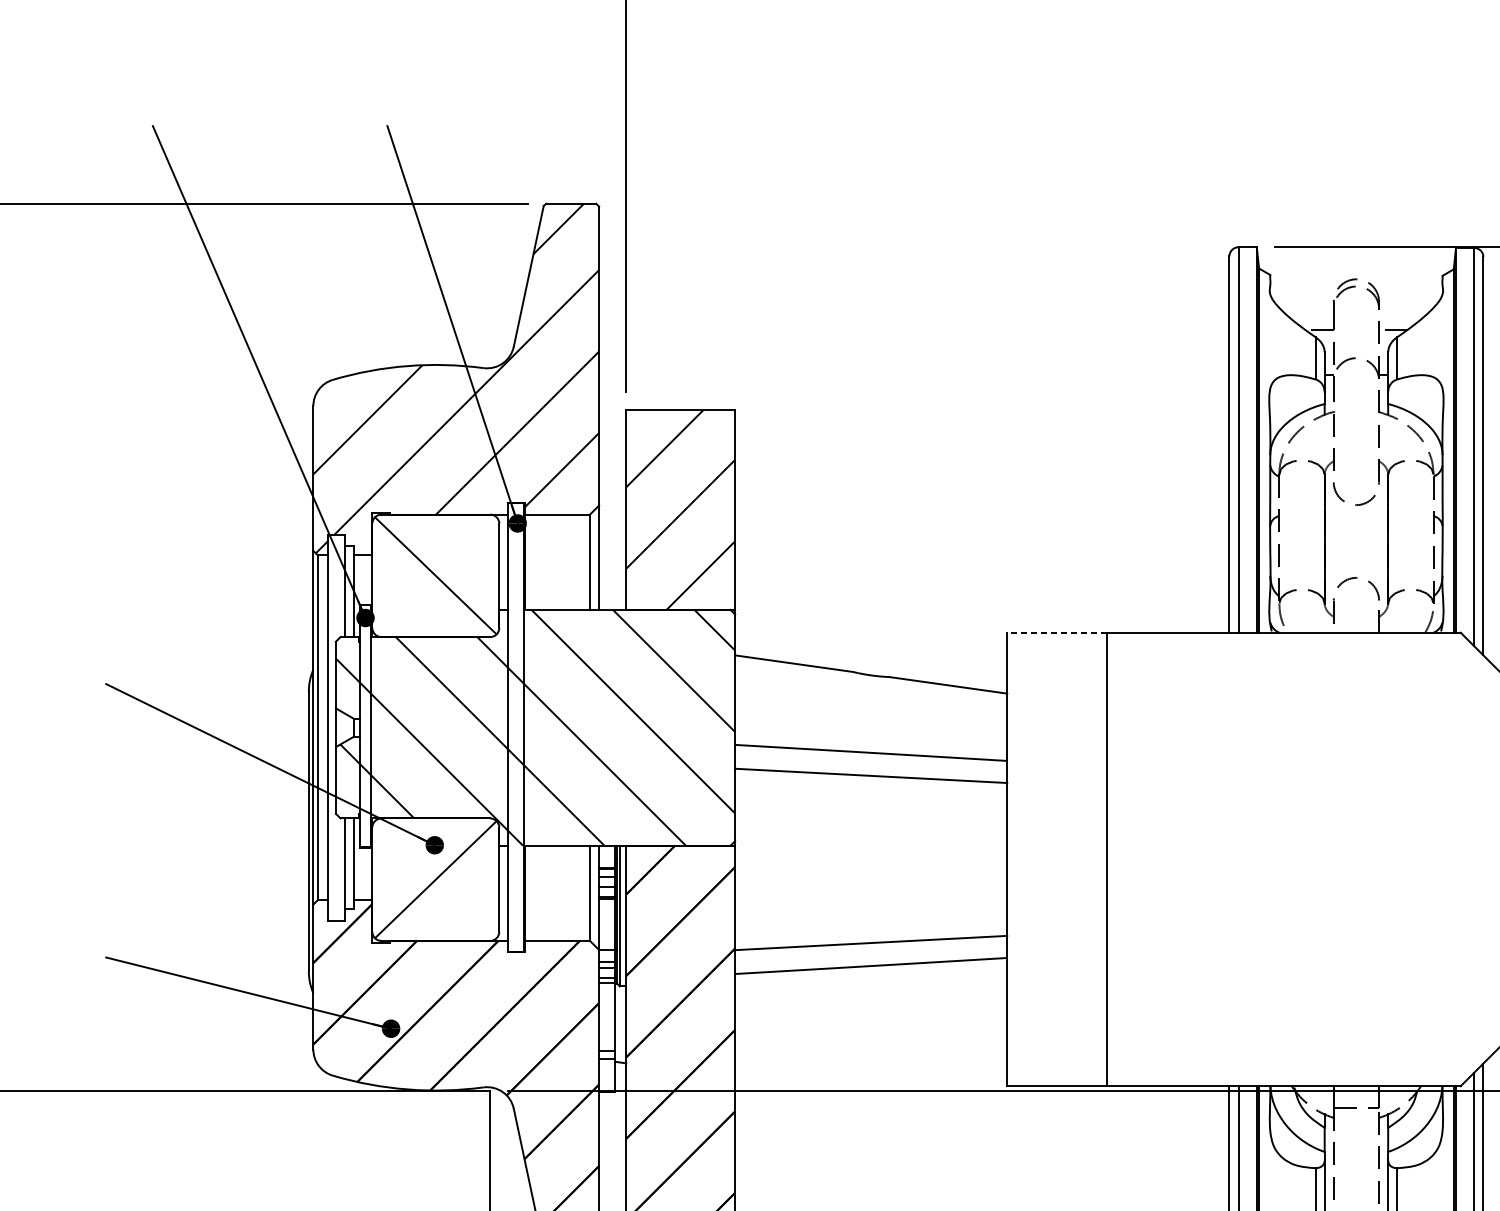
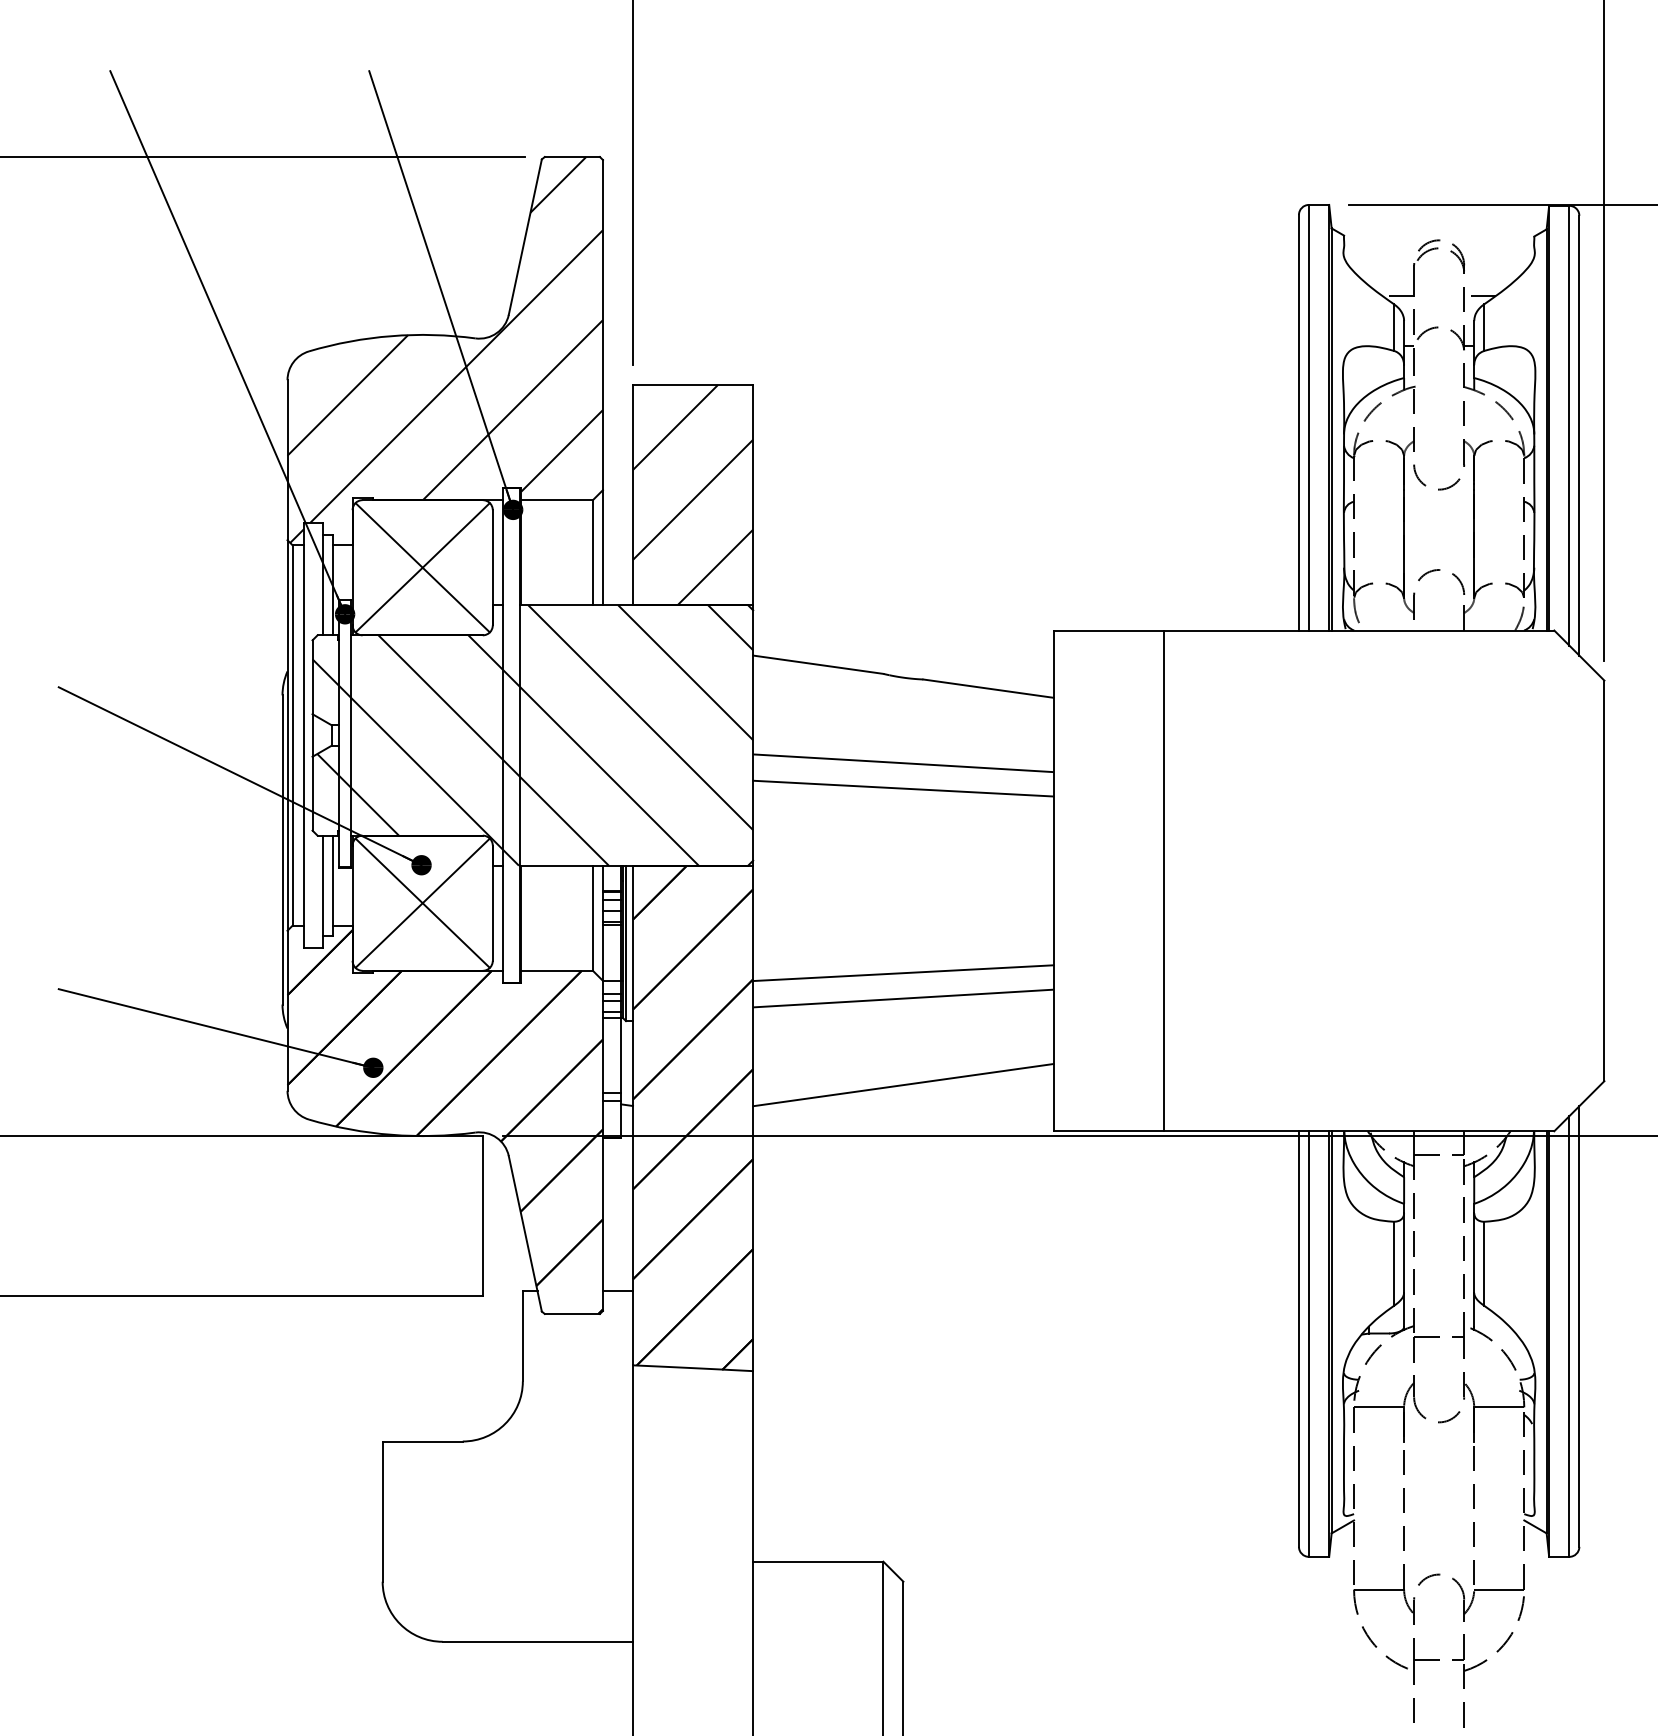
line: (435, 575) -> (422, 567), added
line: (1056, 632) -> (1108, 630), dashed -> solid
line: (435, 879) -> (422, 902), added
line: (871, 1044) -> (903, 1085), added

